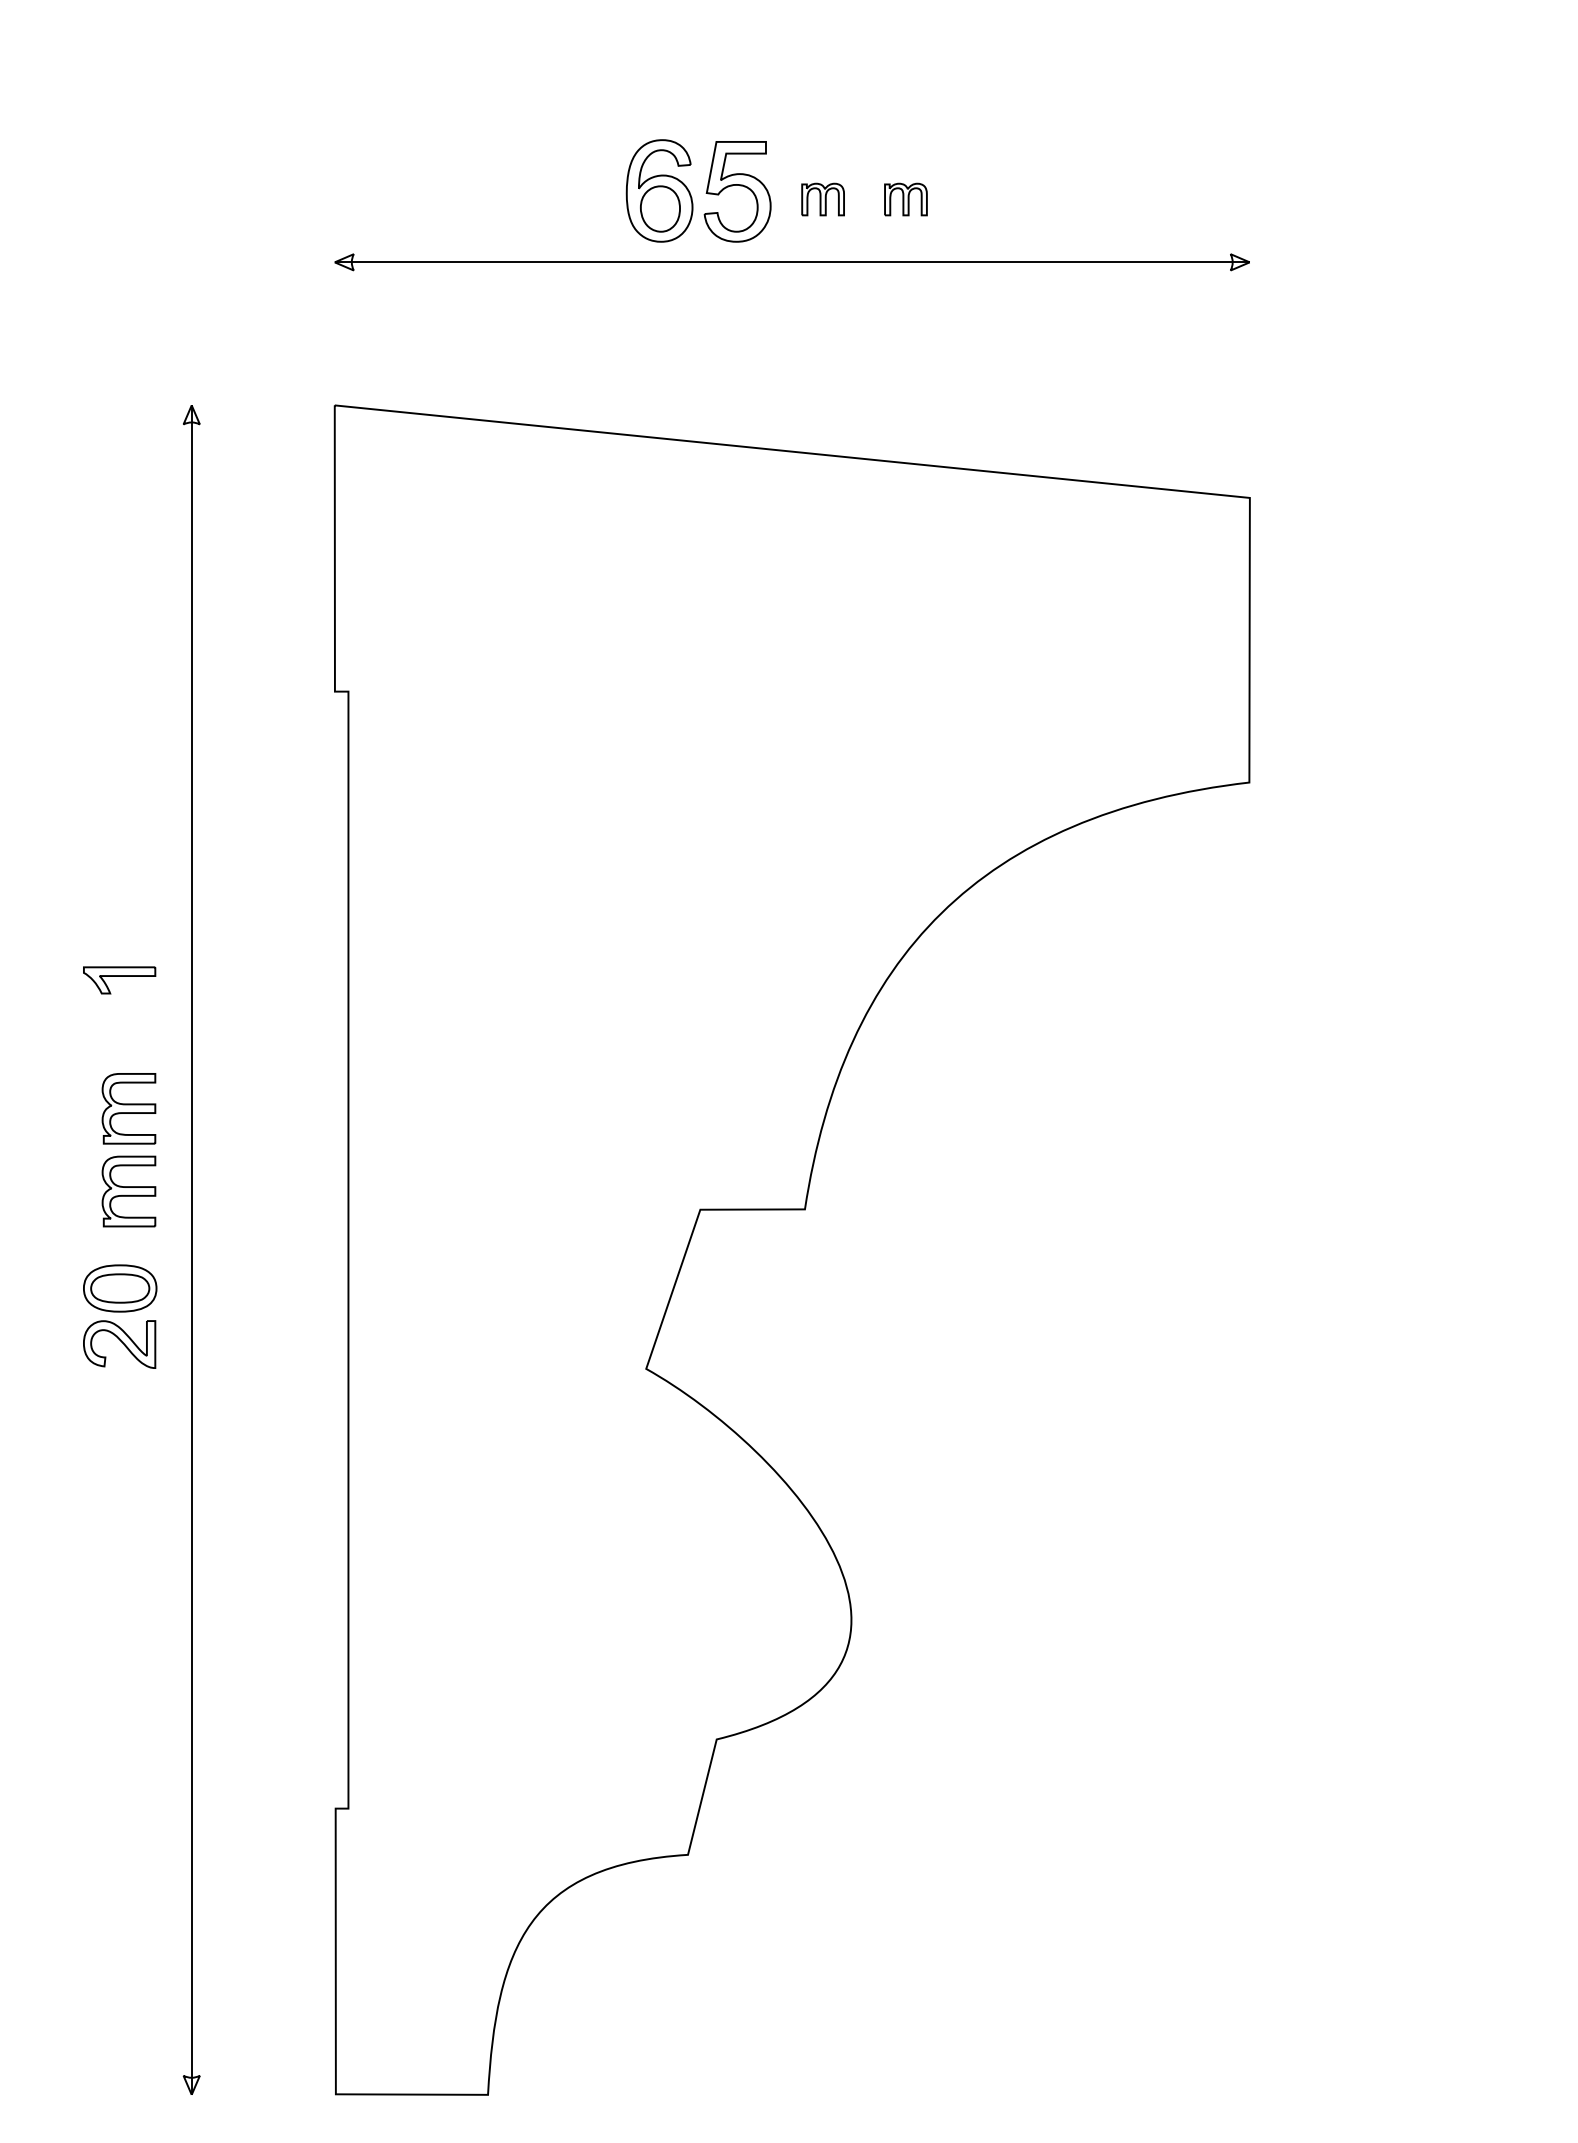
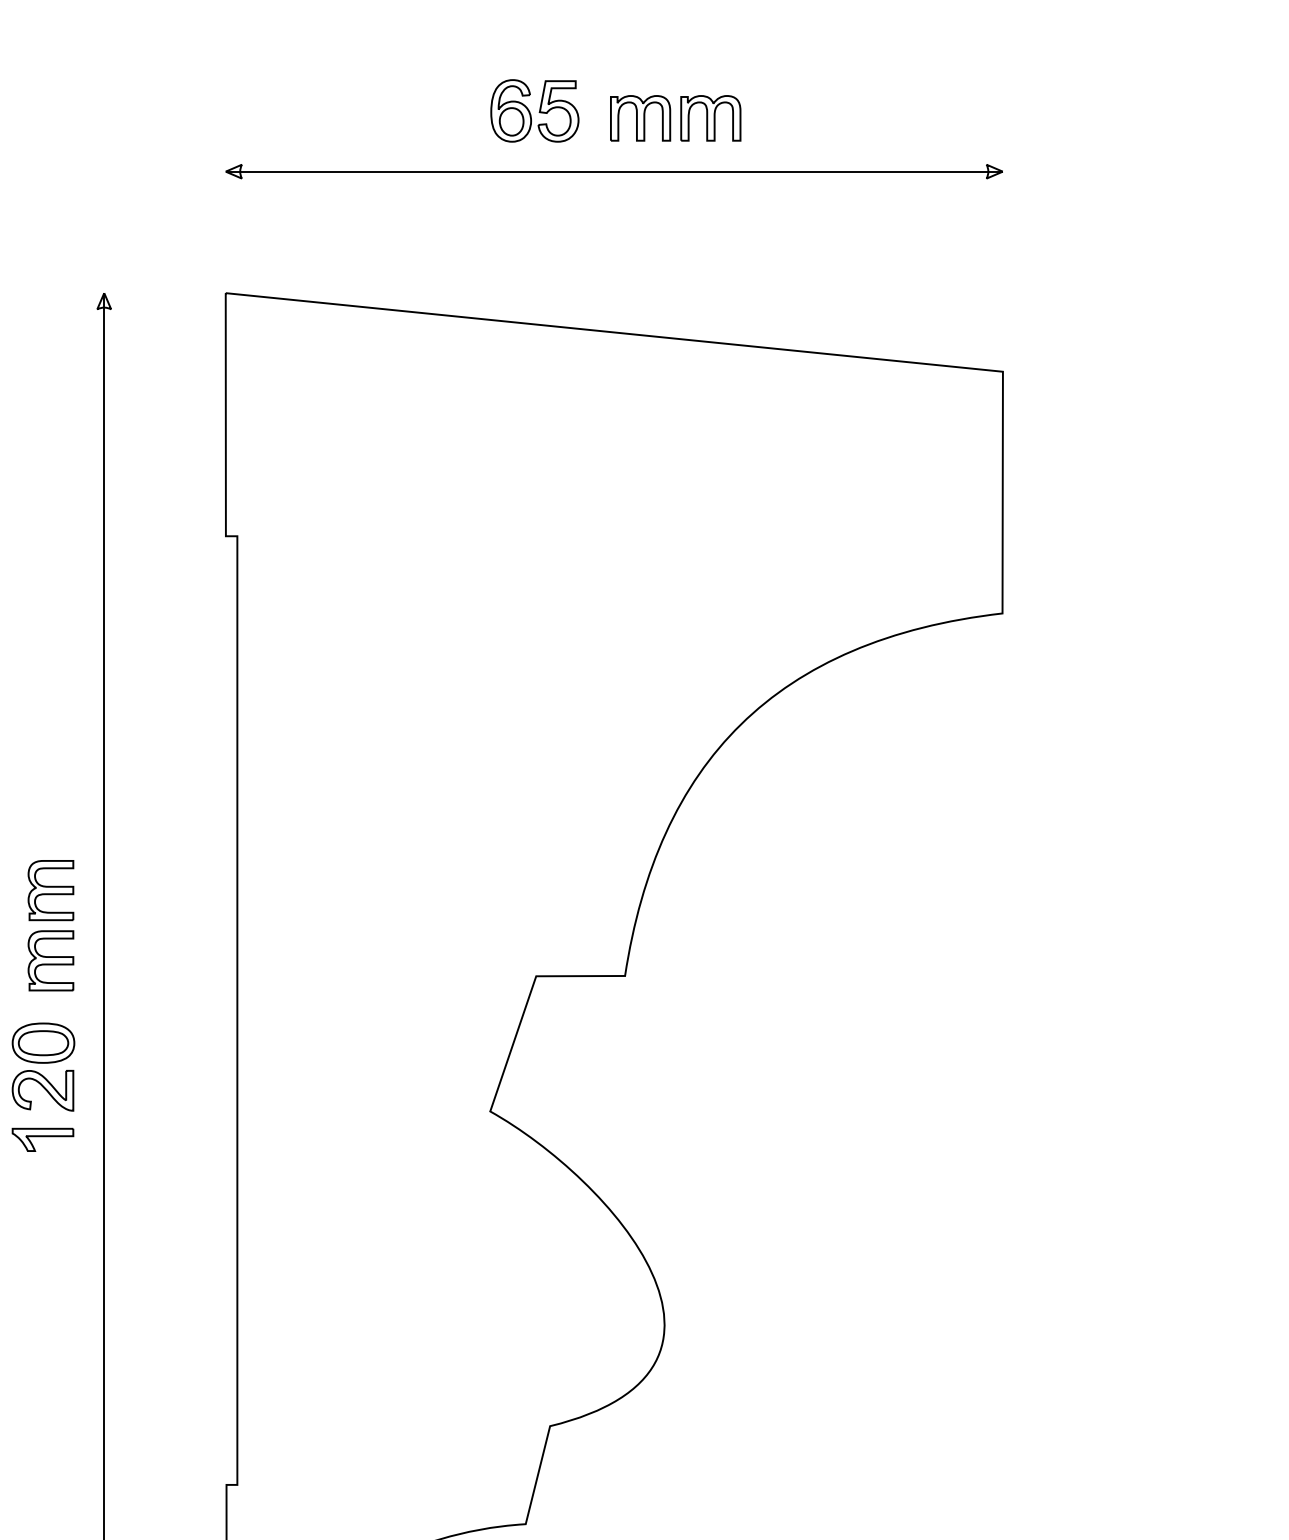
part: (698, 190) -> (534, 110), size x0.71
part: (822, 199) -> (639, 118), size x1.67
part: (905, 199) -> (710, 118), size x1.67
part: (119, 980) -> (42, 1139), moved

